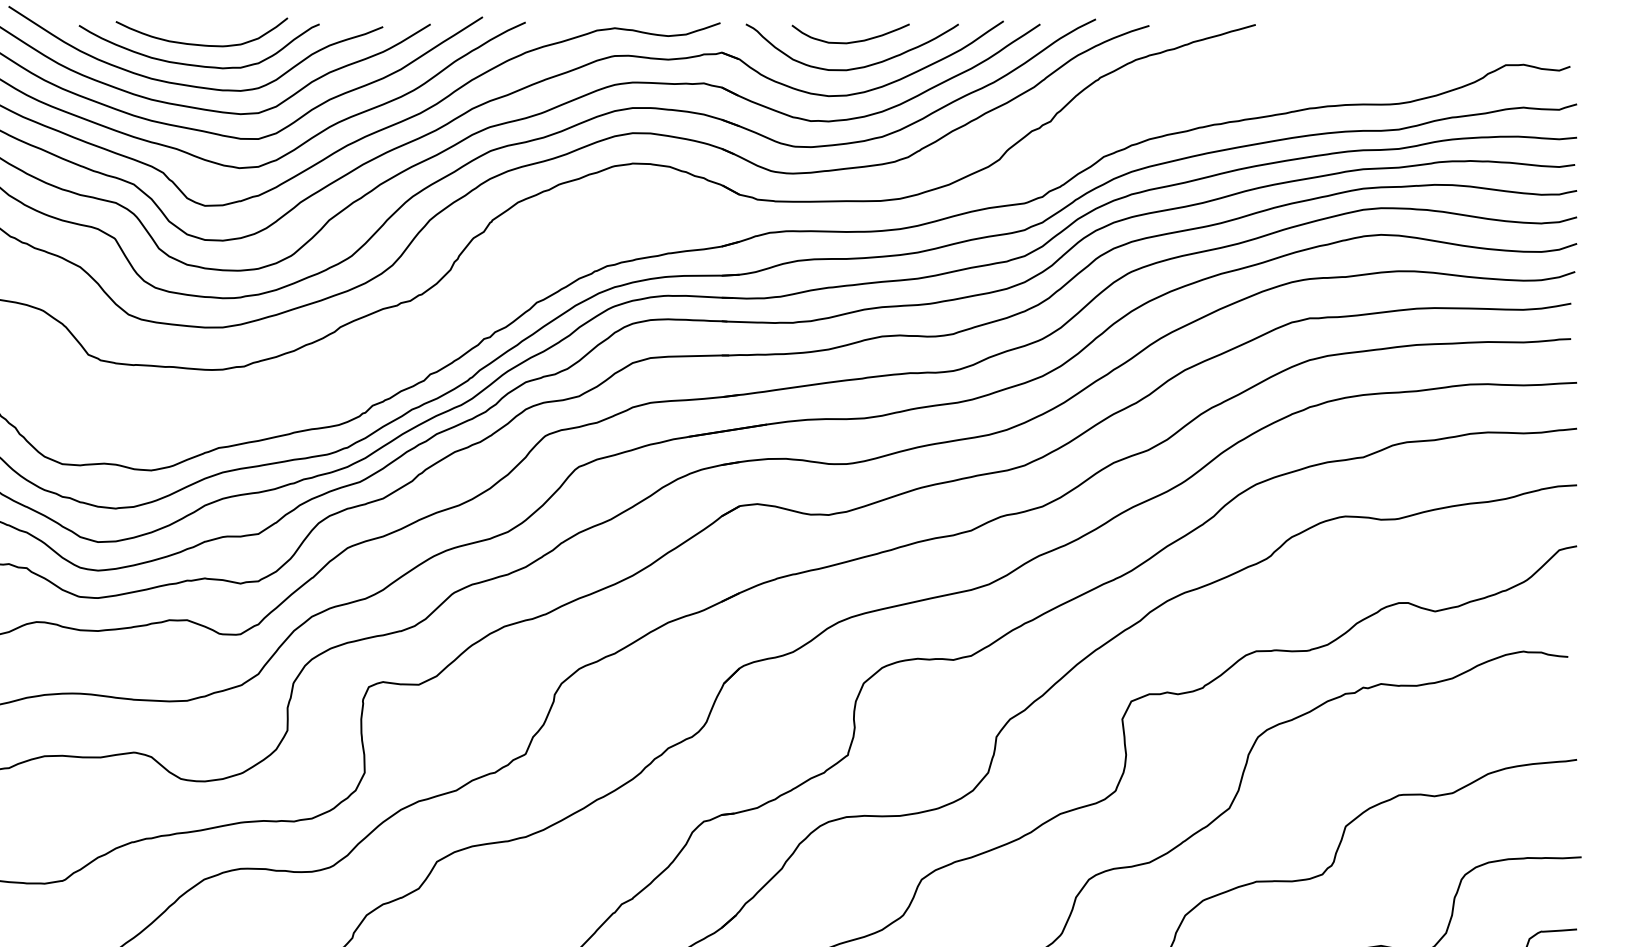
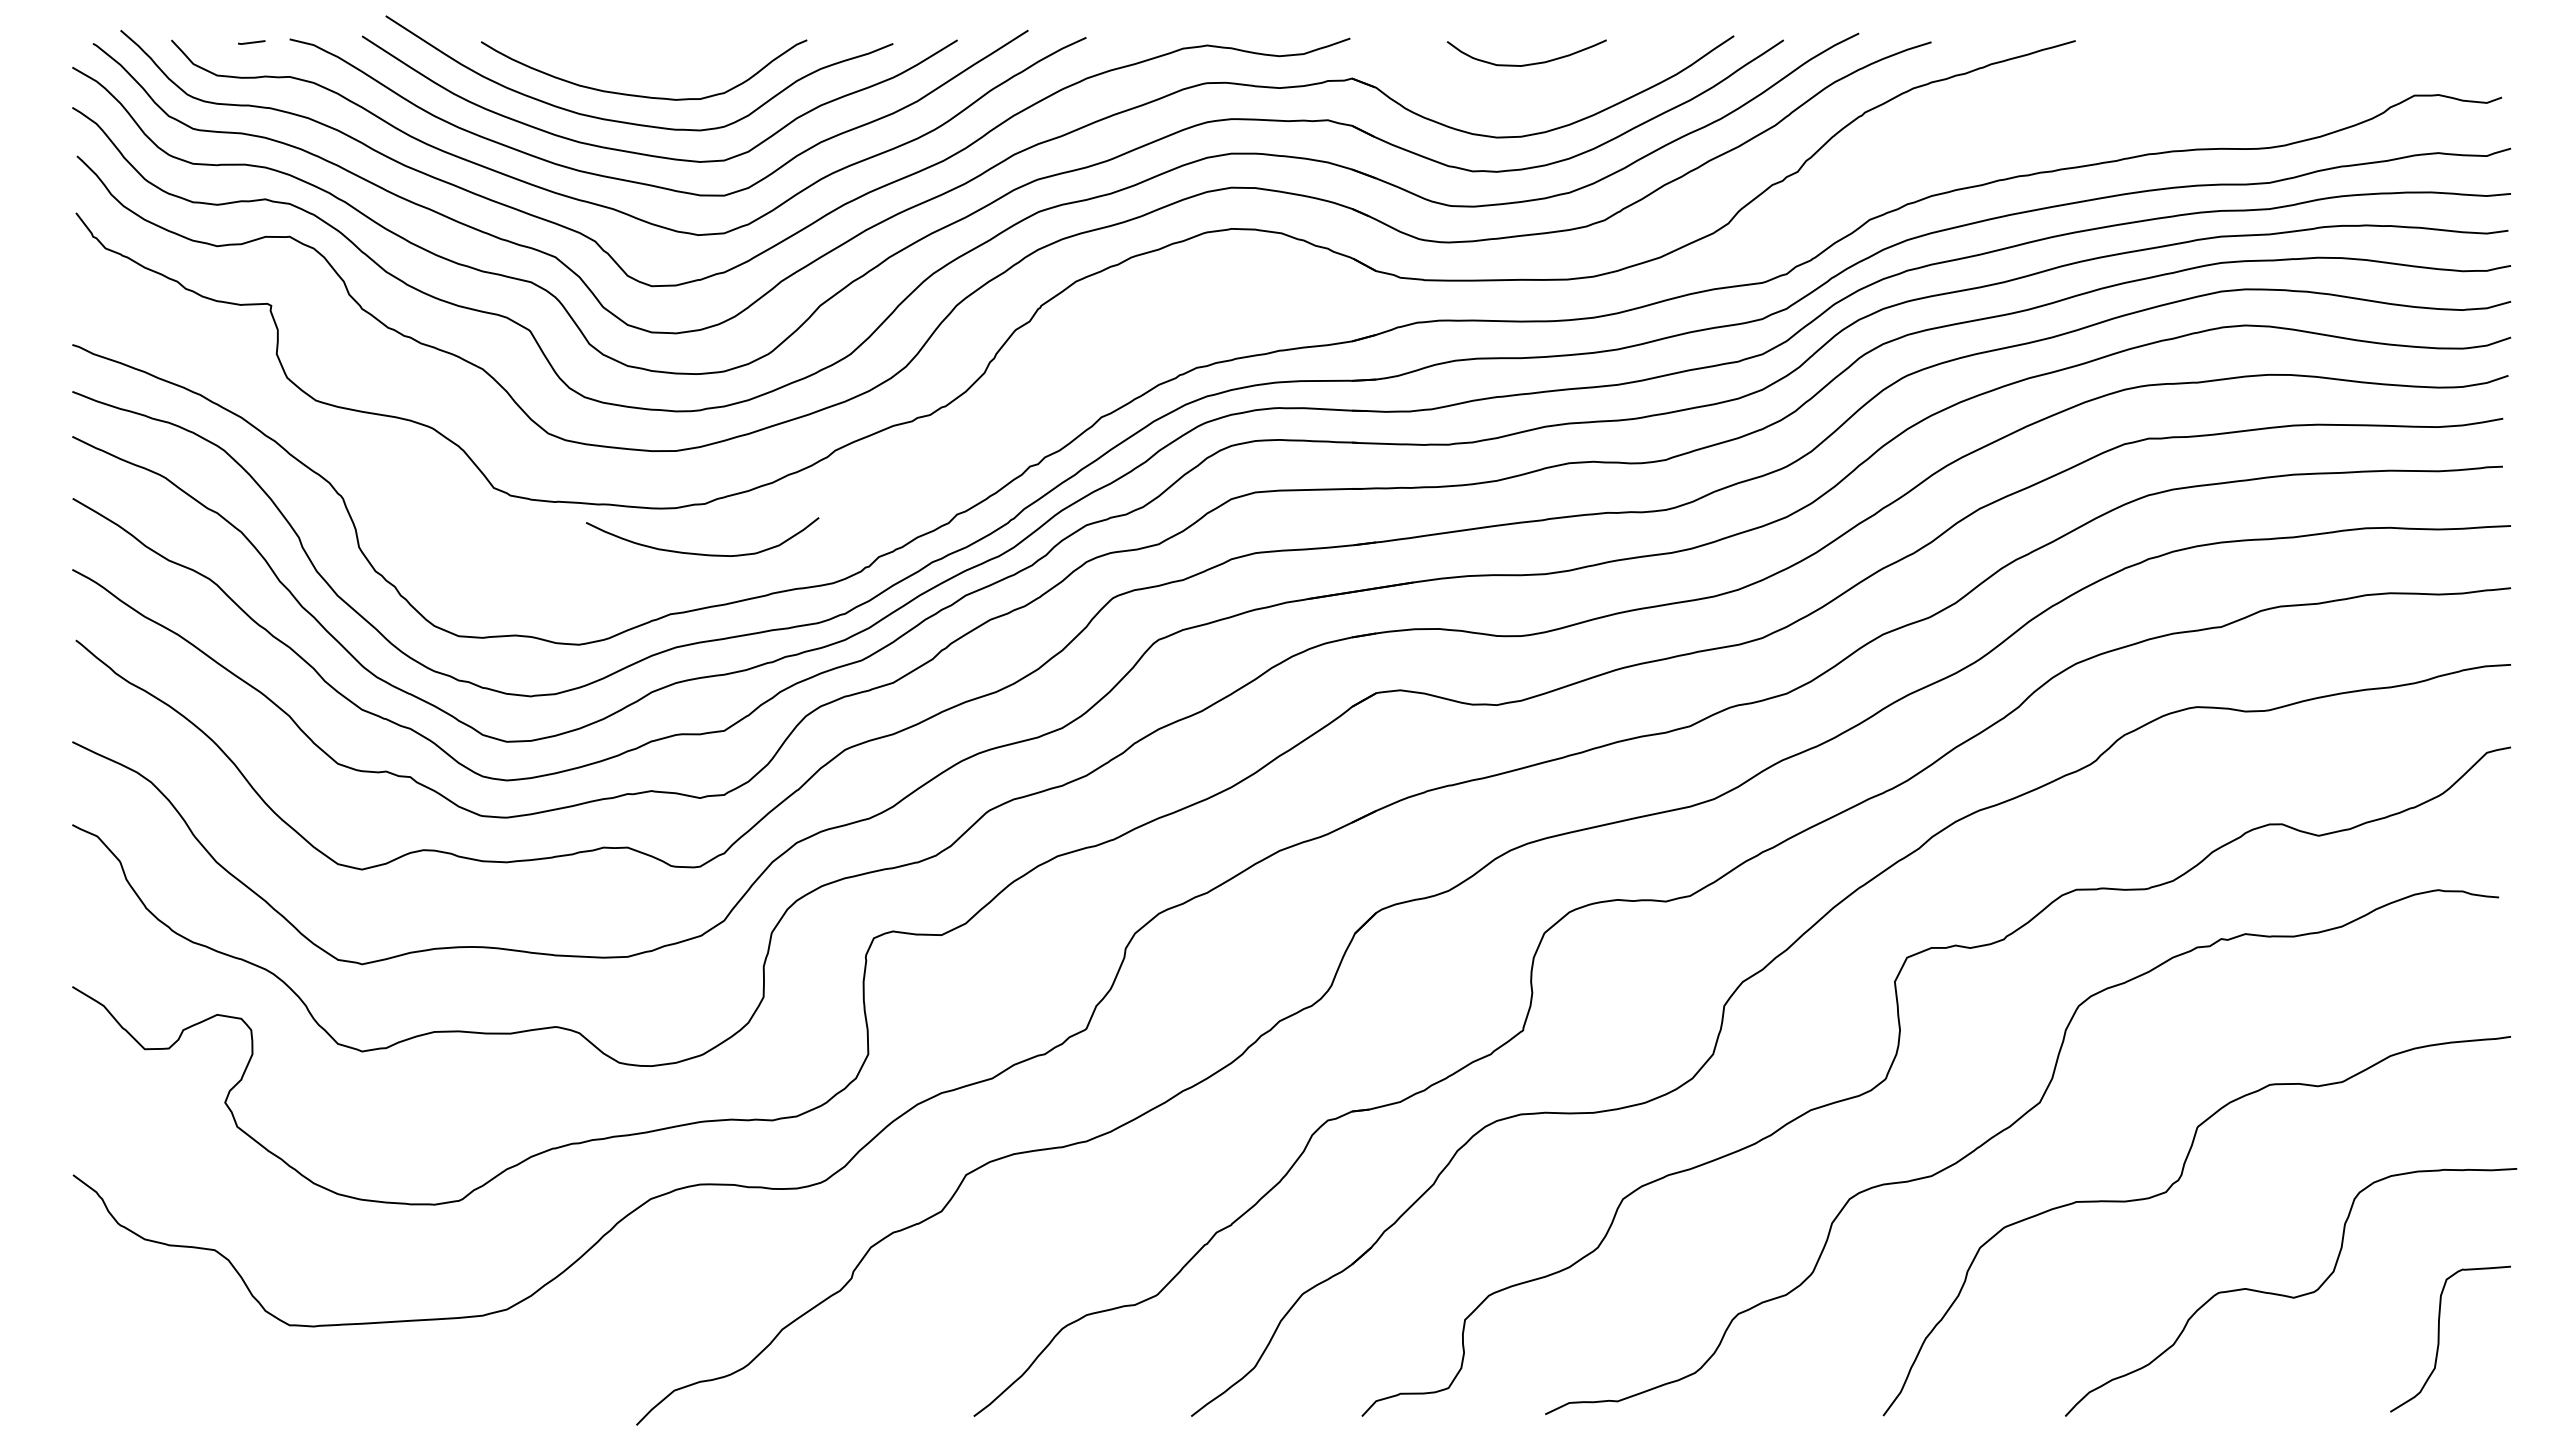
curve: (201, 44) -> (702, 553), moved
curve: (853, 68) -> (1530, 99), removed

